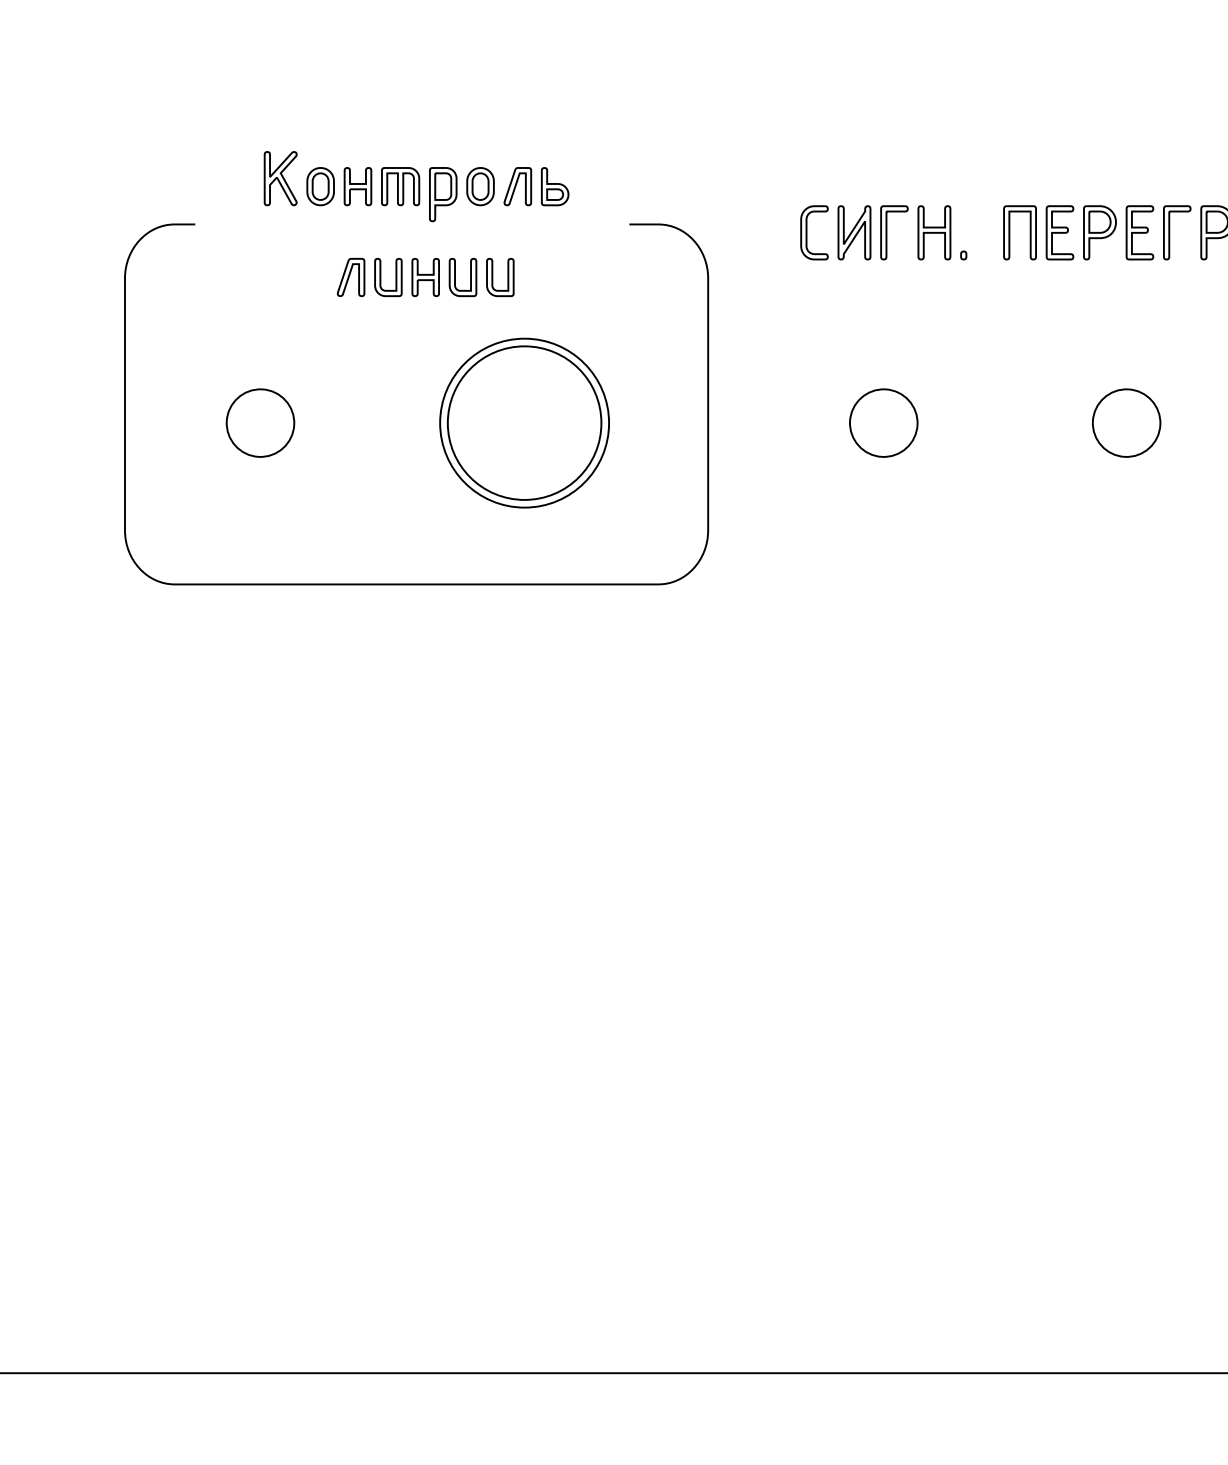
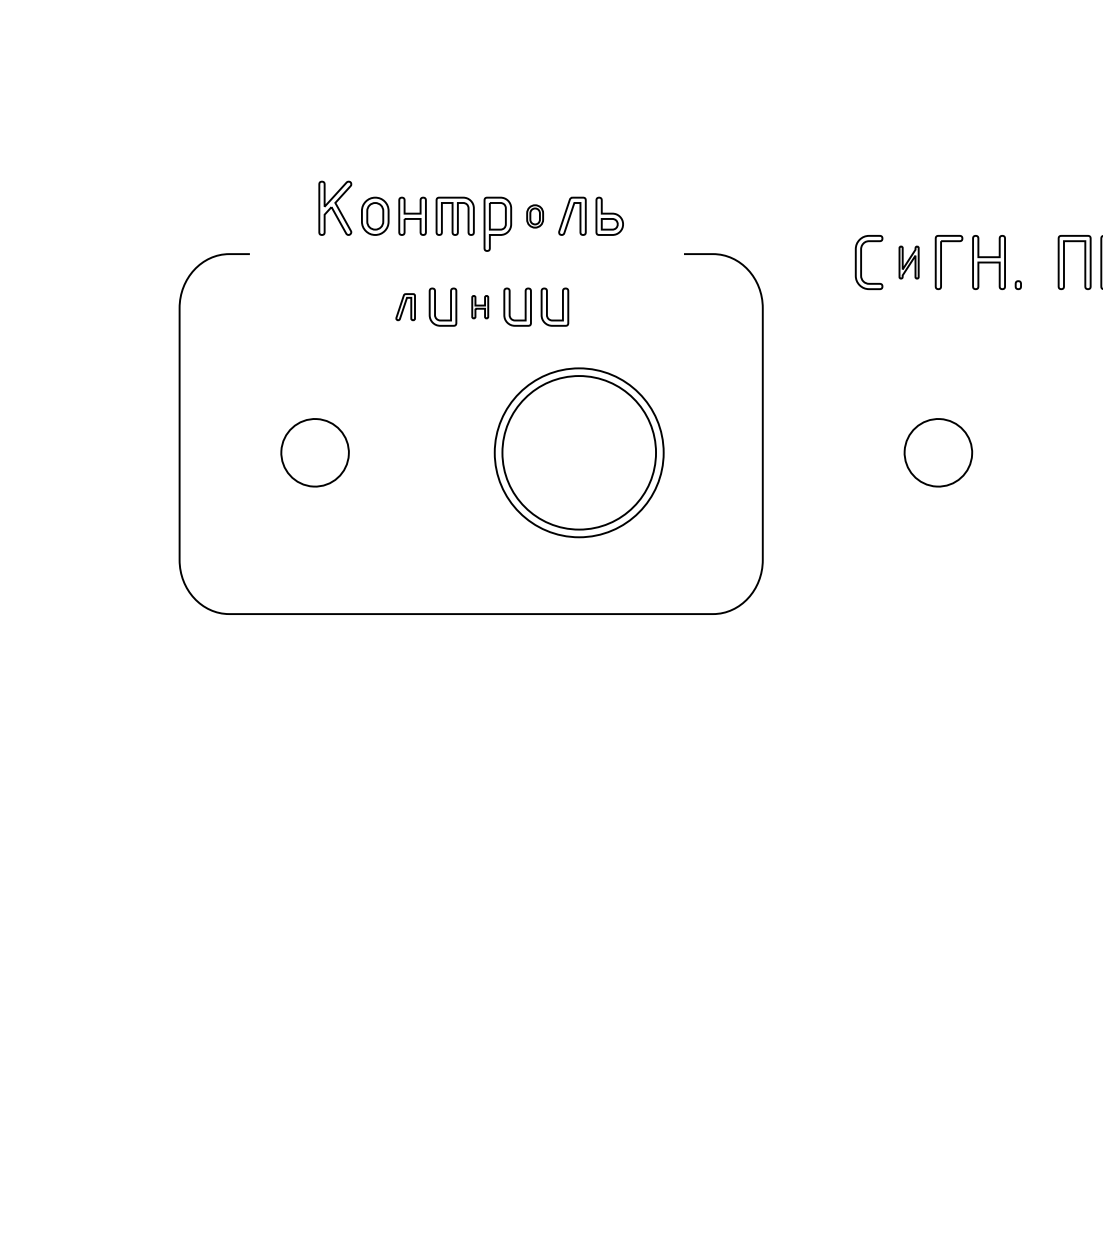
part: (480, 186) -> (535, 216), size x0.6
part: (854, 232) -> (909, 262), size x0.6
part: (350, 277) -> (405, 307), size x0.7
part: (425, 277) -> (480, 307), size x0.6

